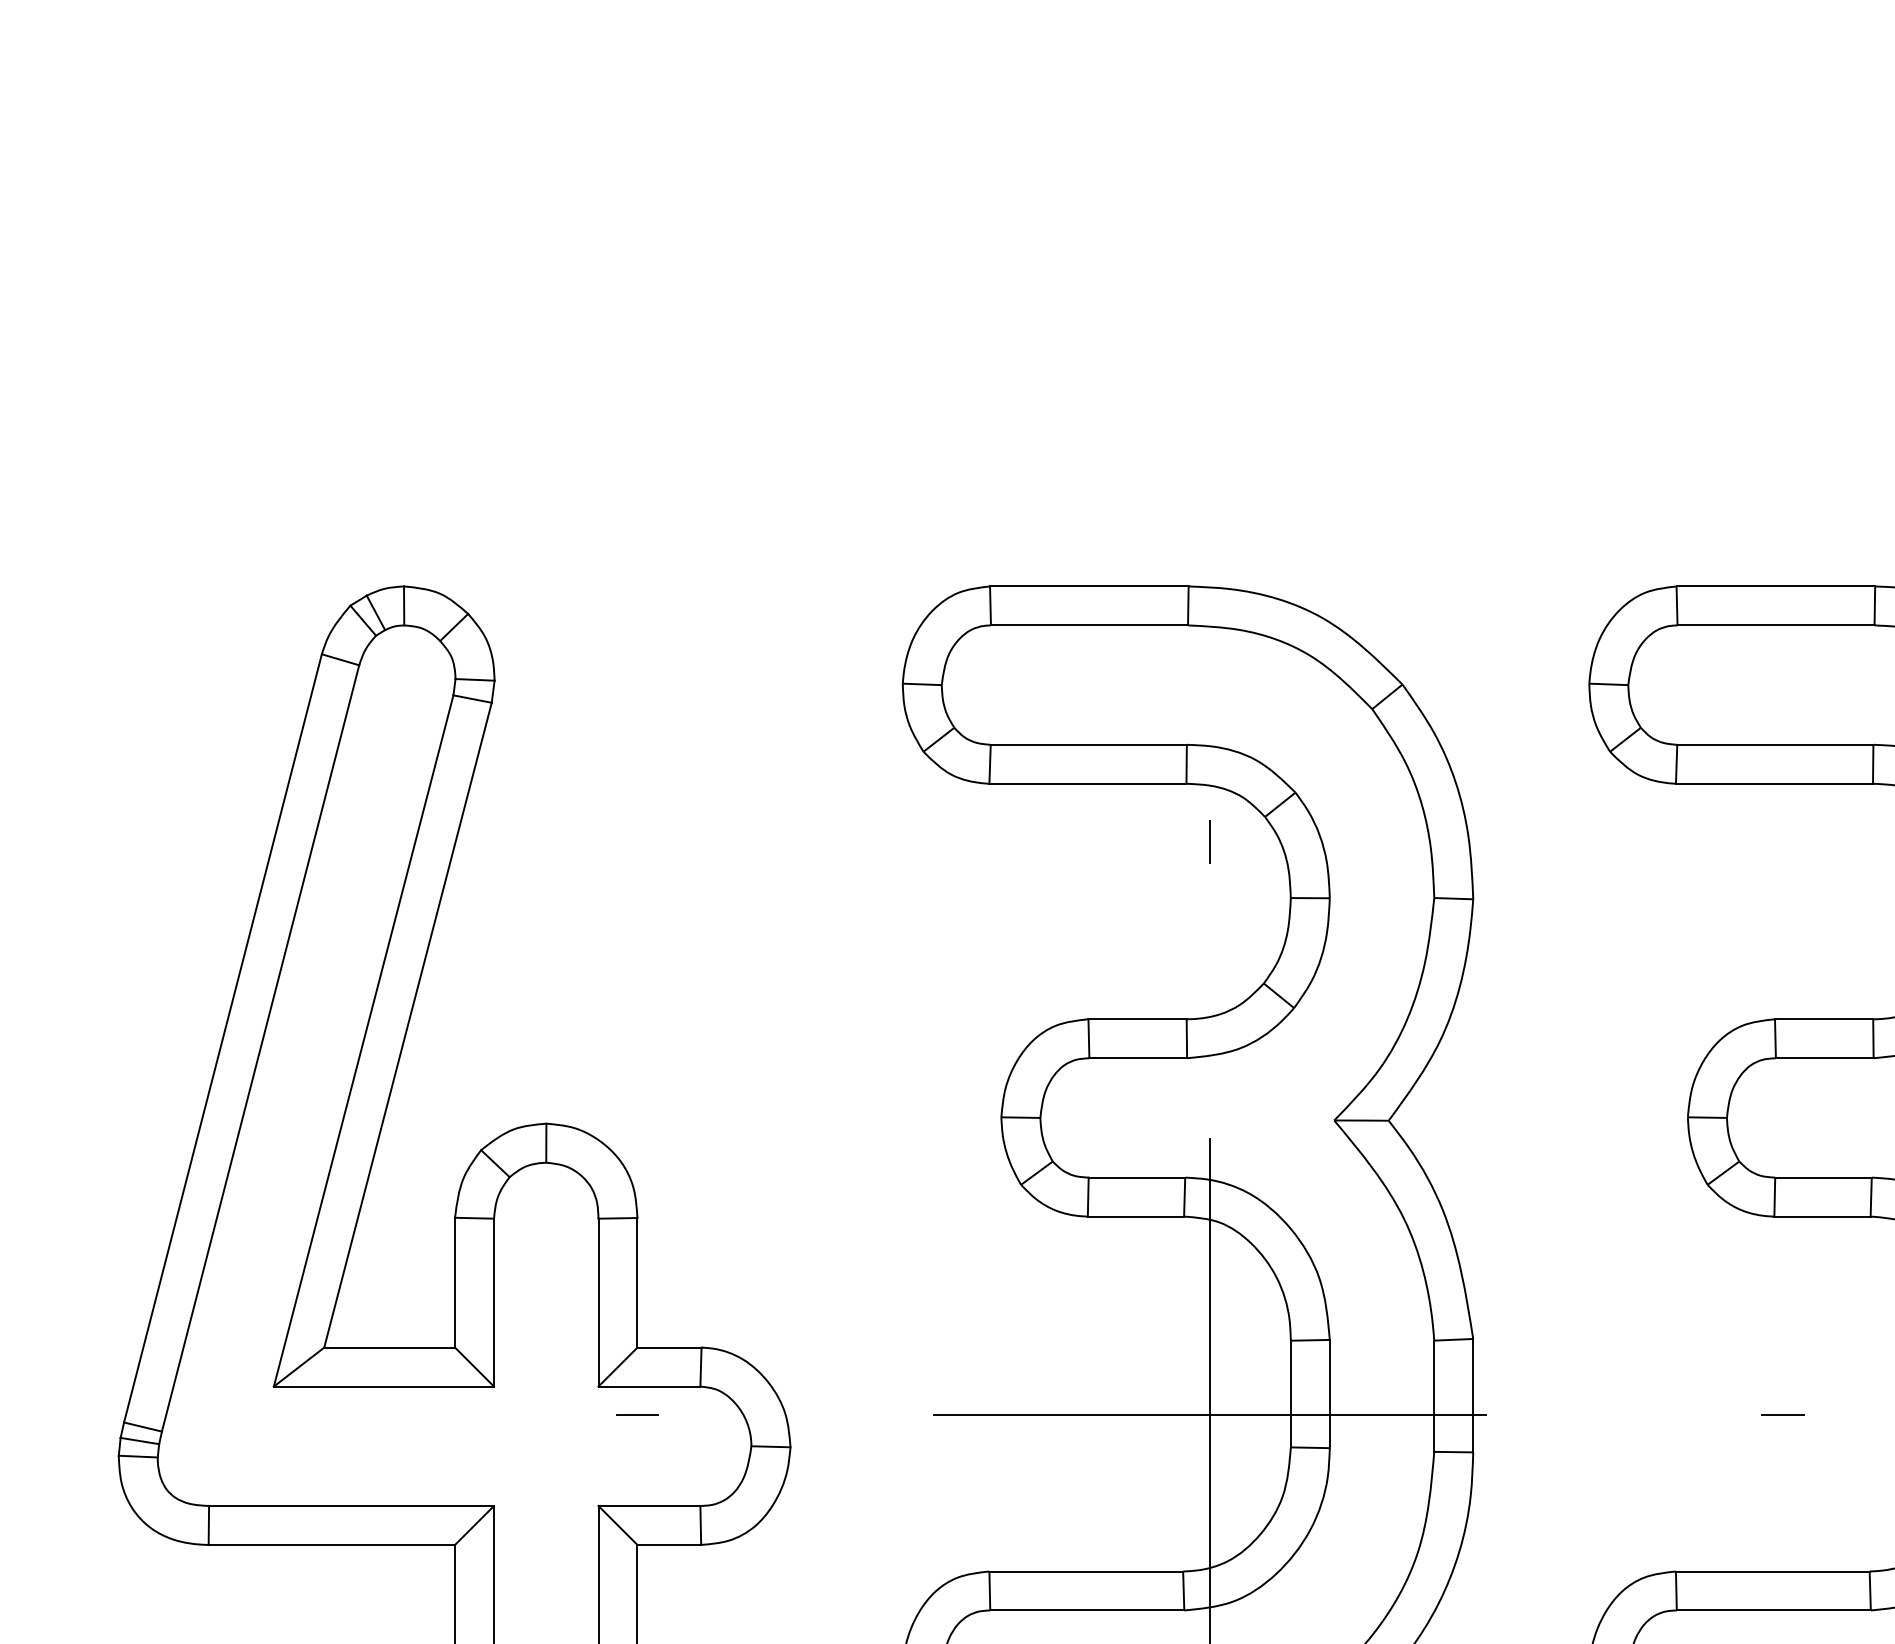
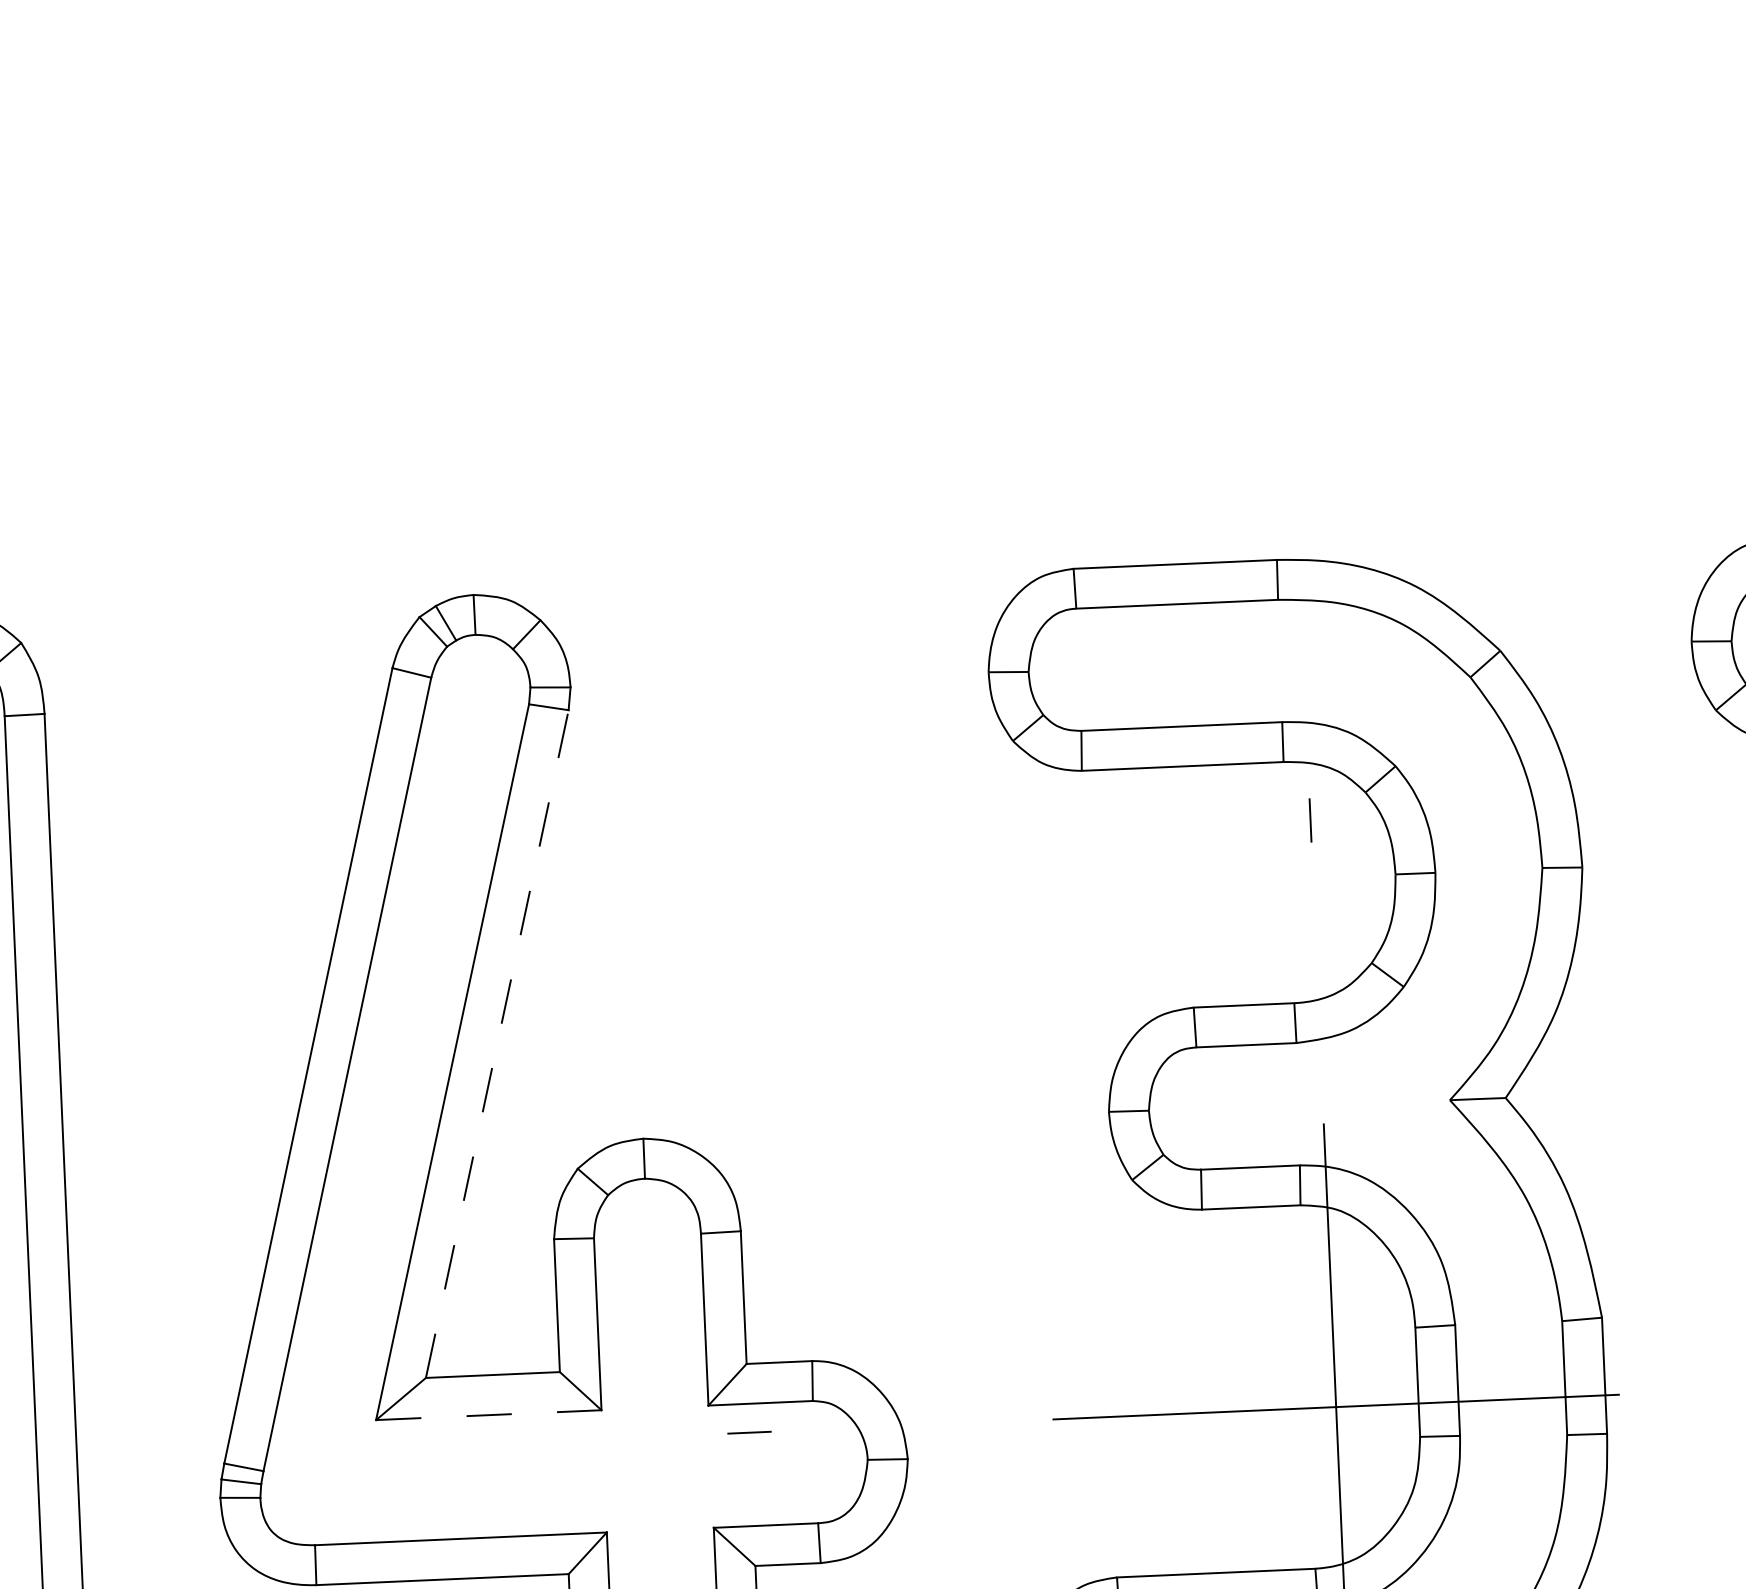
line: (408, 1024) -> (497, 1043), solid -> dashed
line: (384, 1386) -> (489, 1415), solid -> dashed

